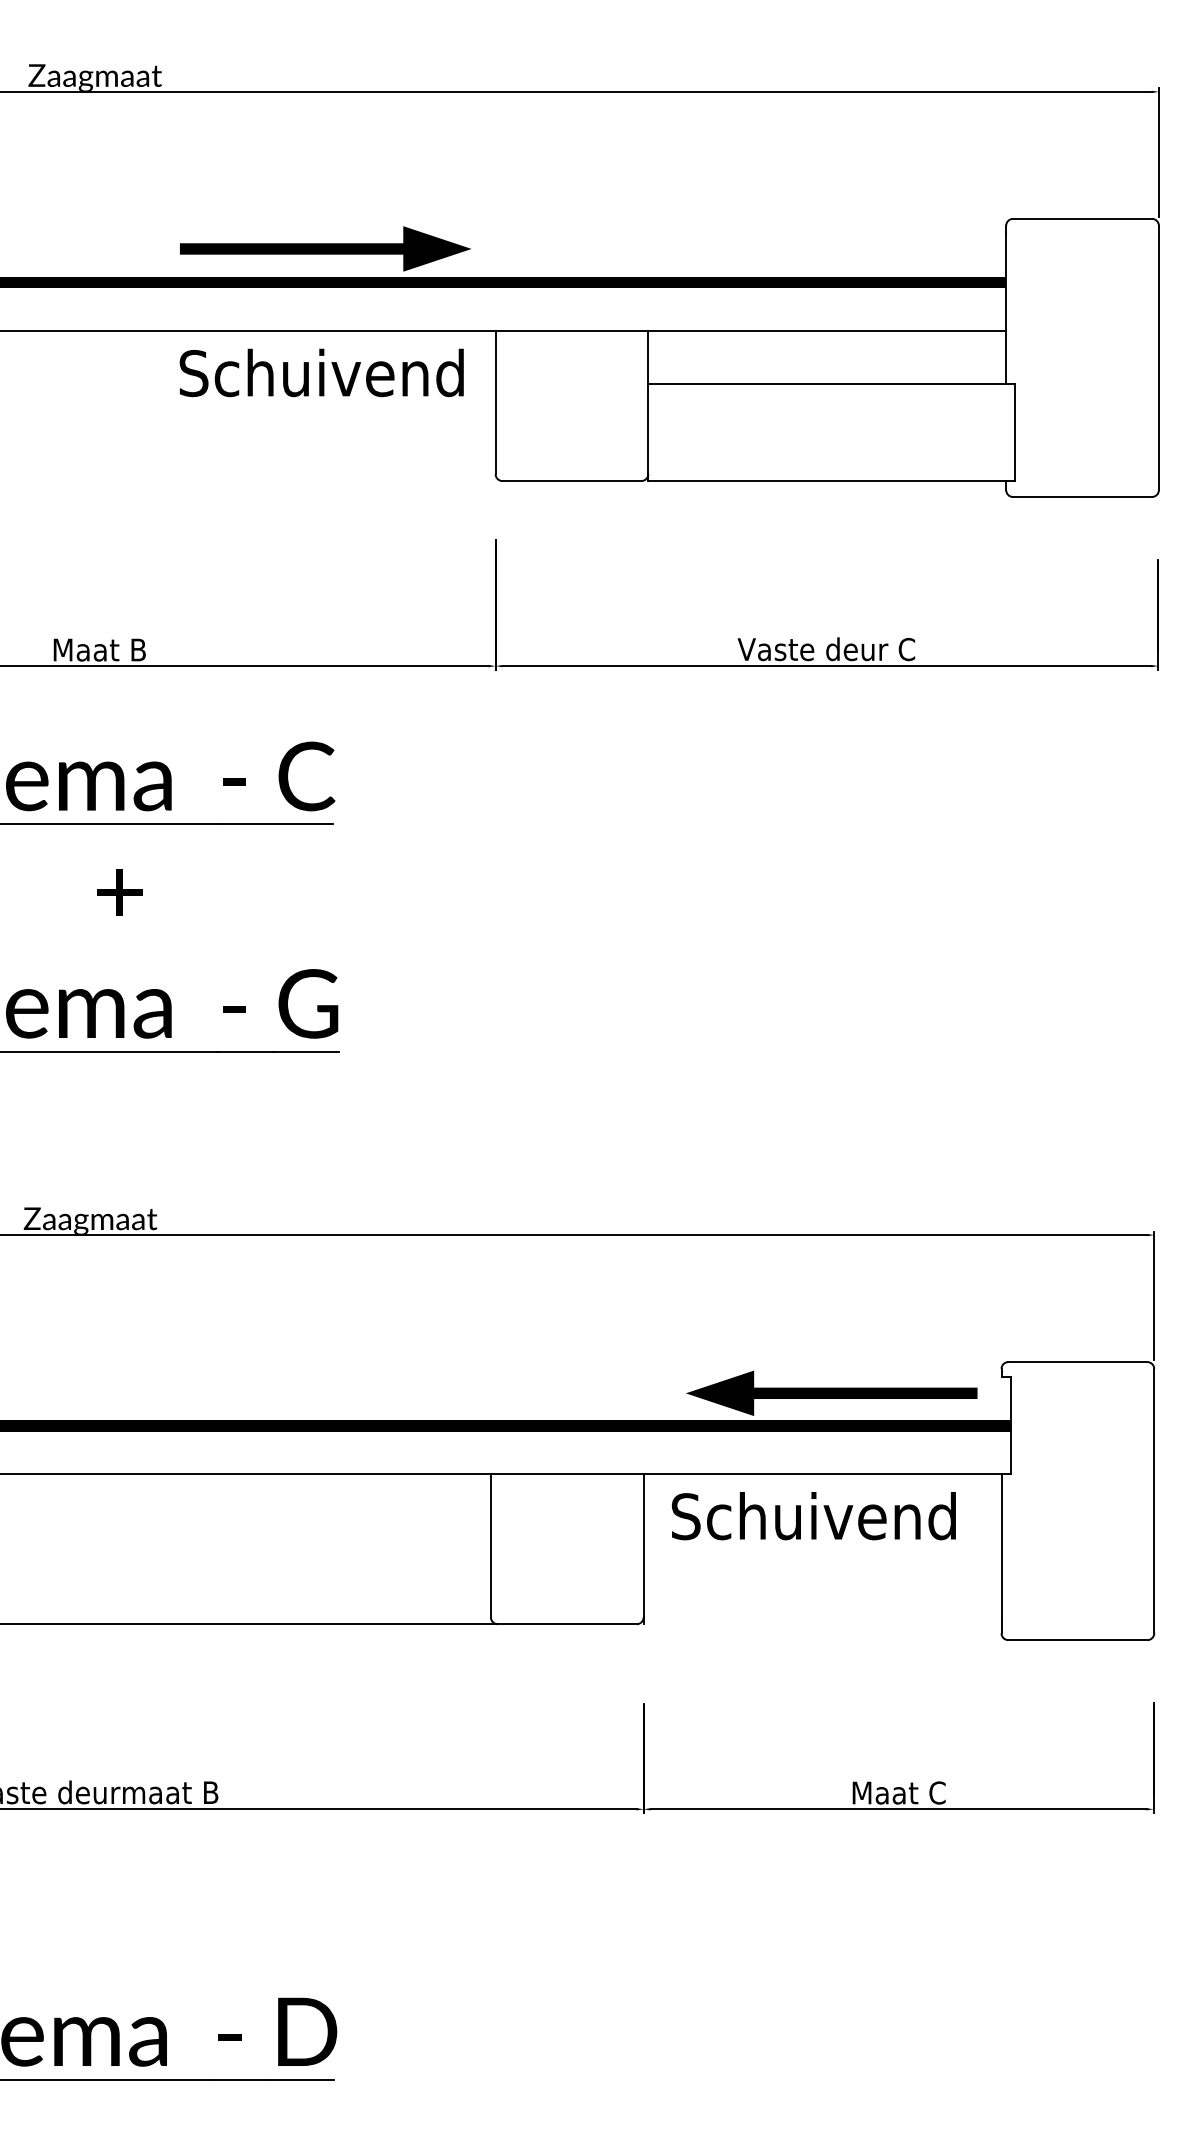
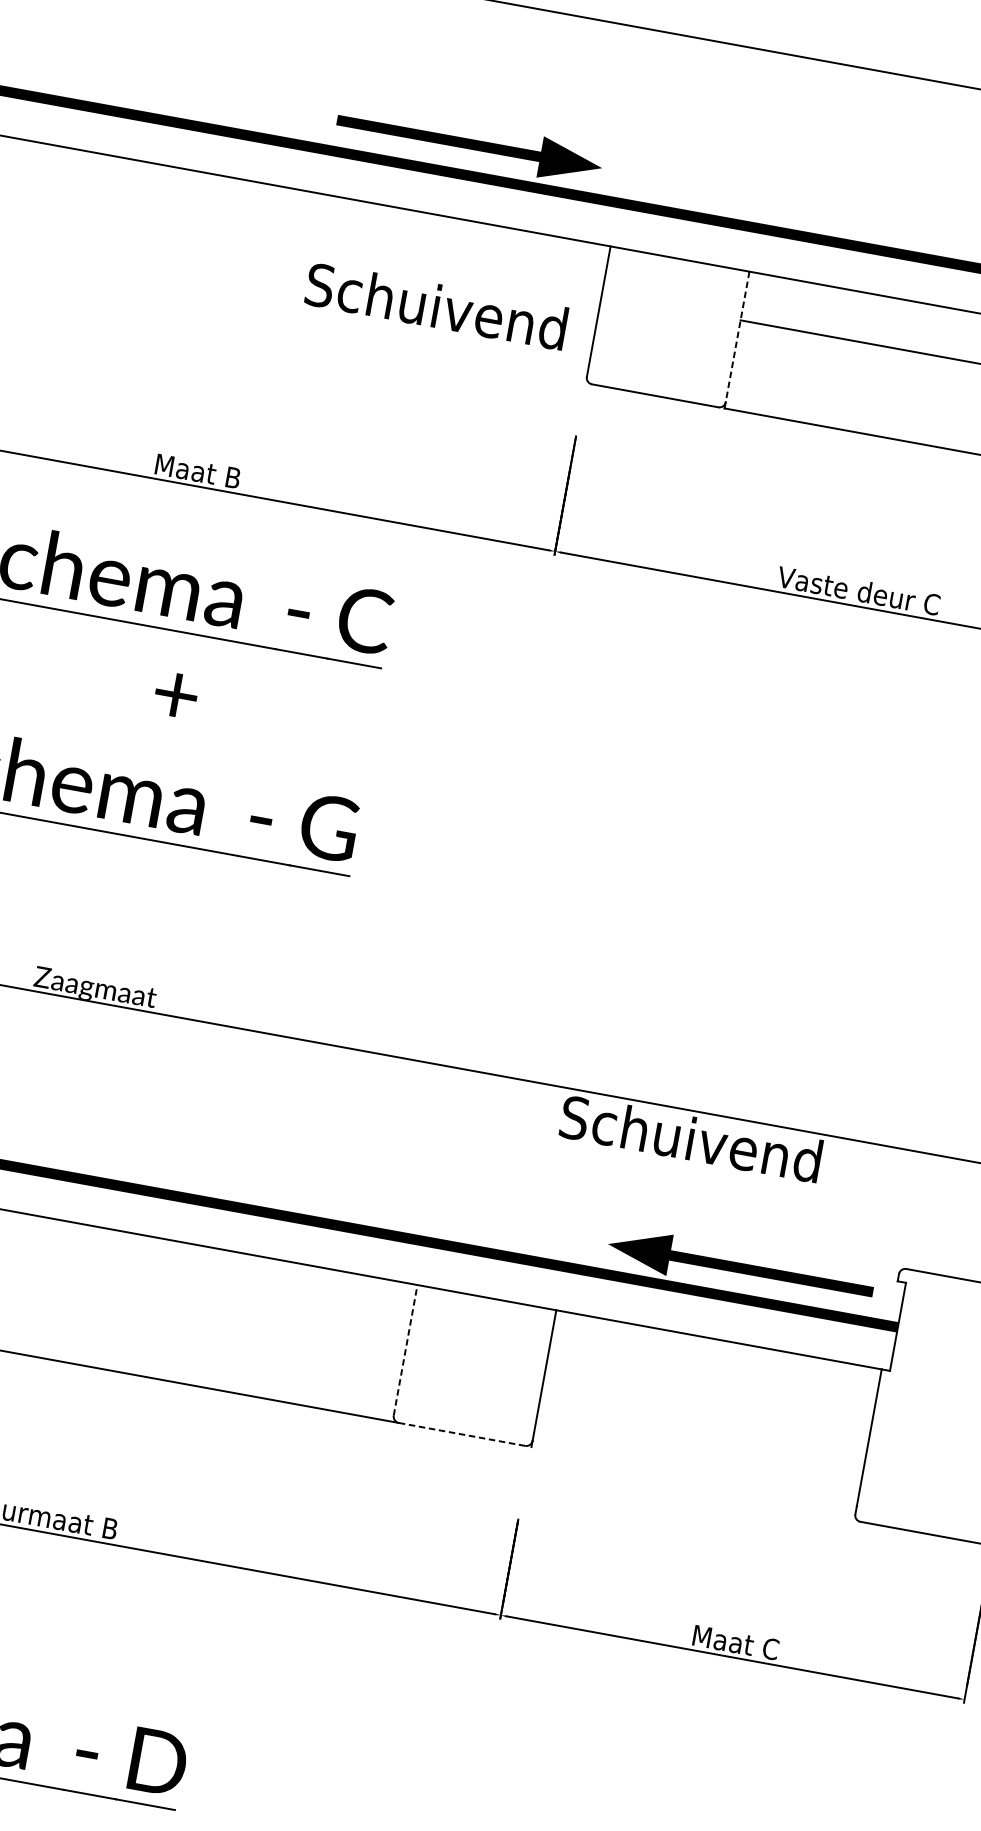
text: (321, 372) -> (436, 305), moved
line: (648, 402) -> (737, 337), solid -> dashed
text: (813, 1516) -> (690, 1139), moved
line: (490, 1545) -> (405, 1350), solid -> dashed
line: (567, 1624) -> (462, 1434), solid -> dashed

